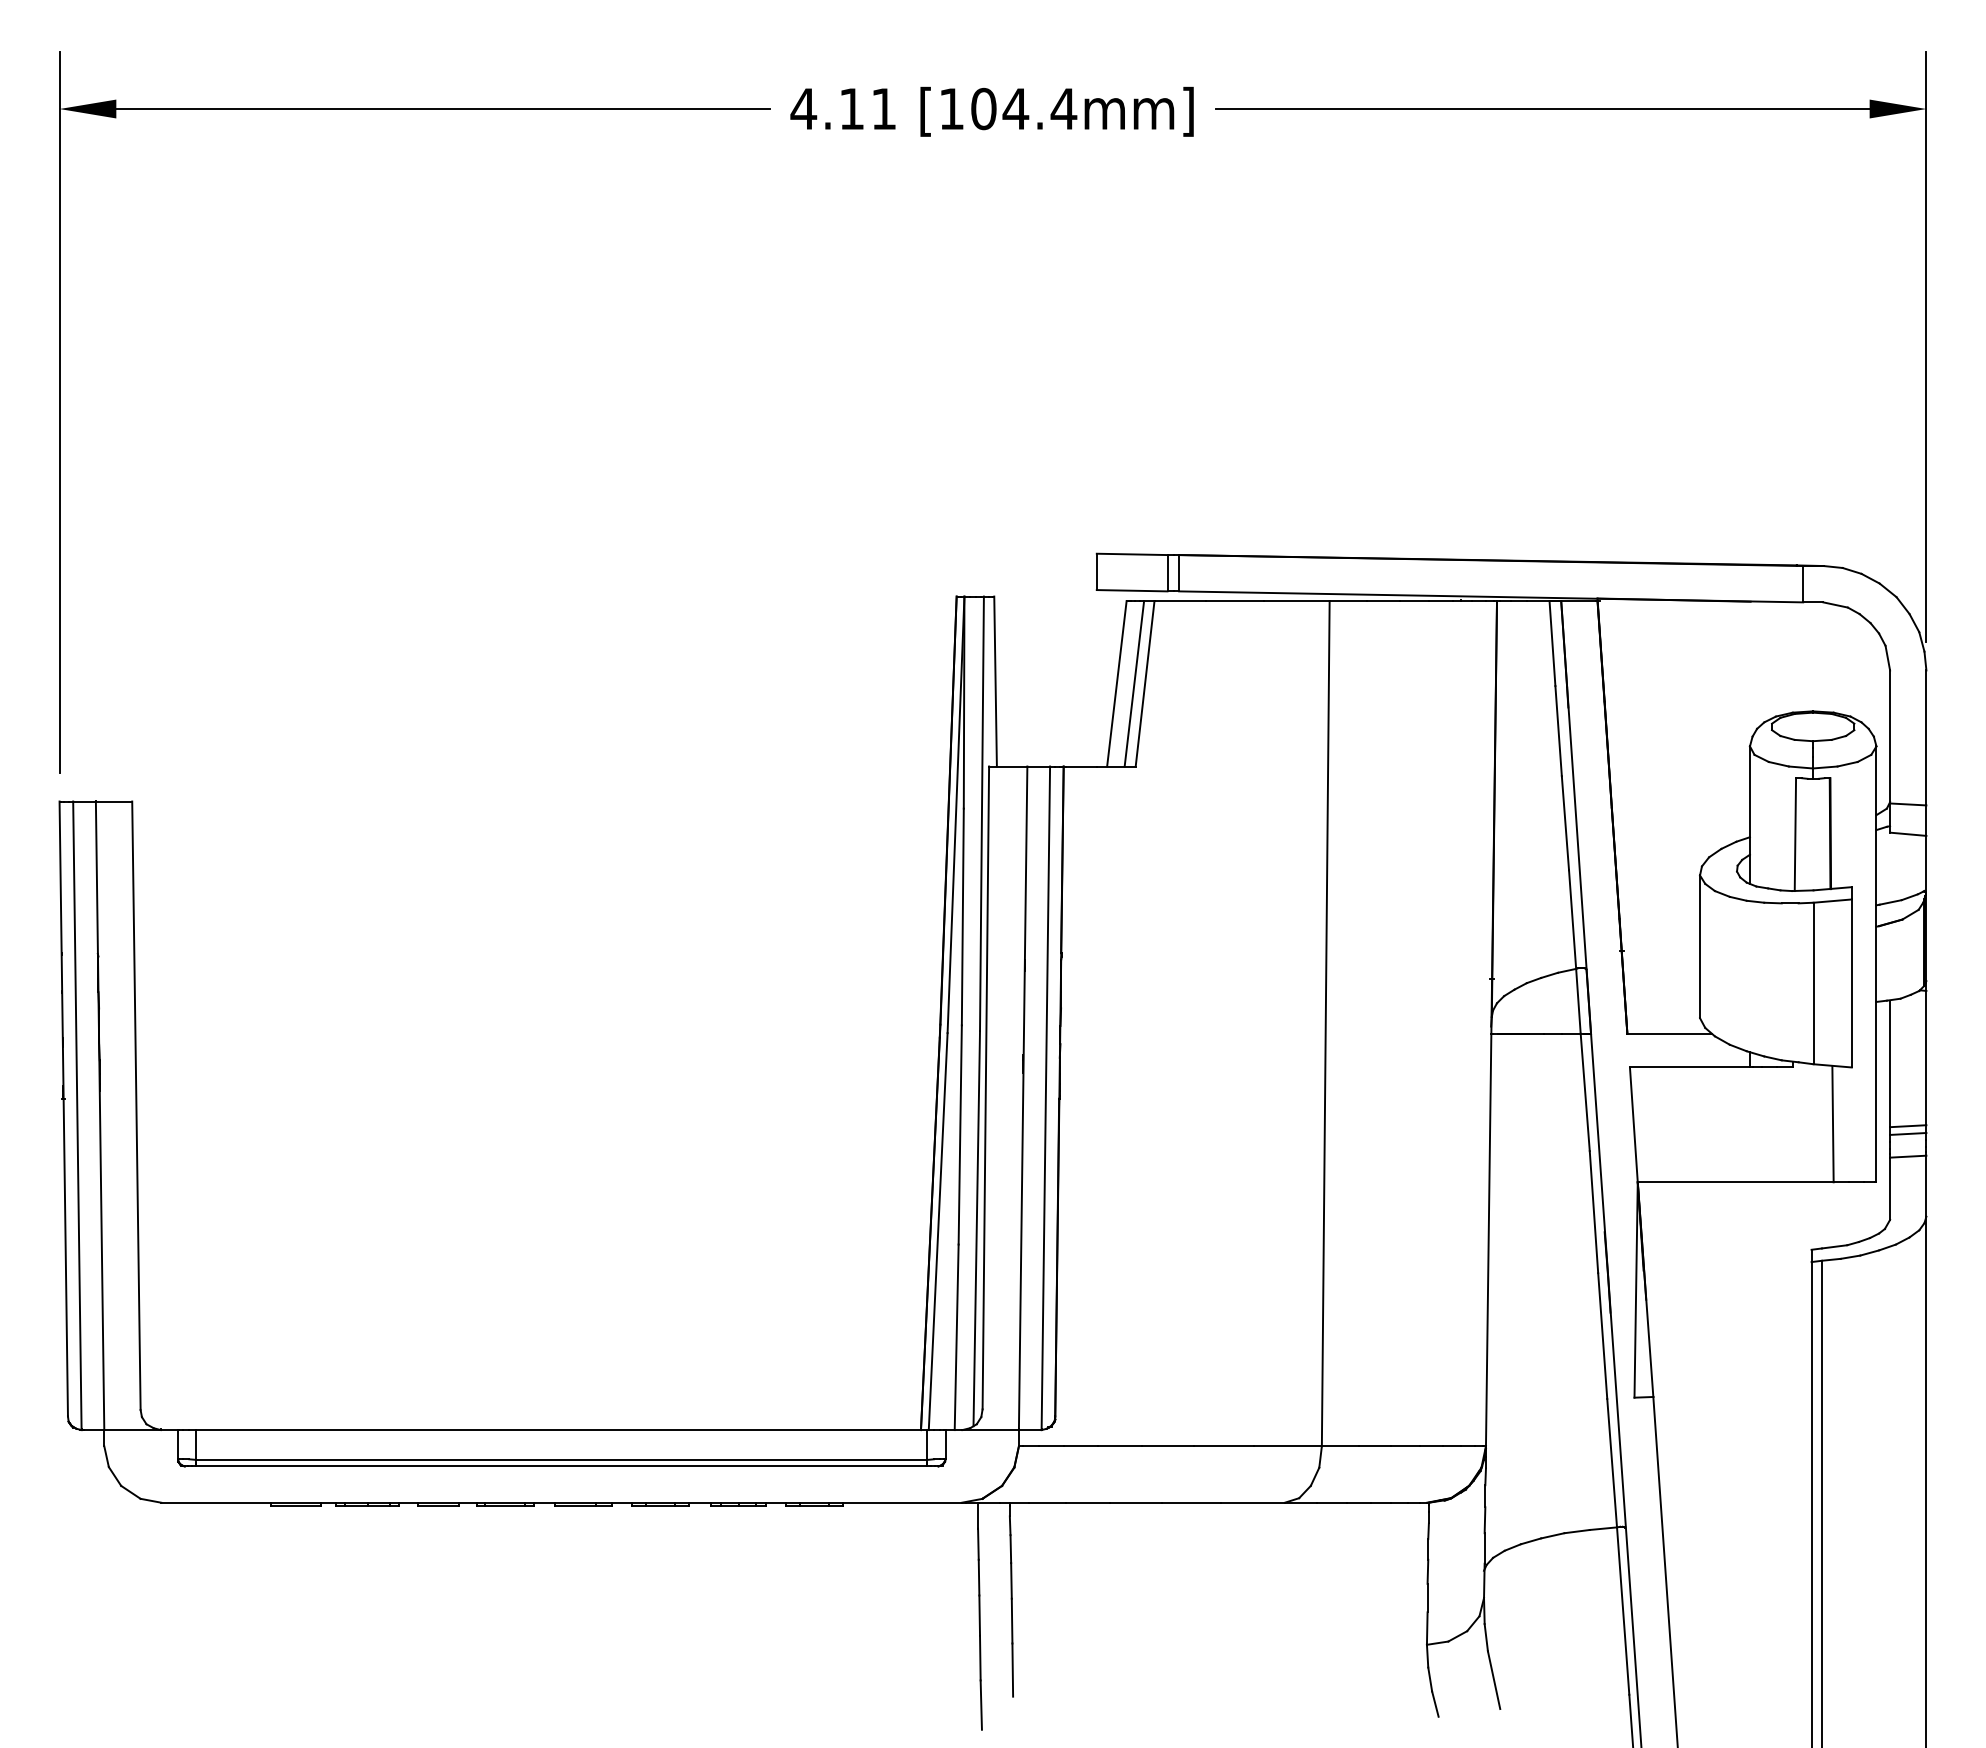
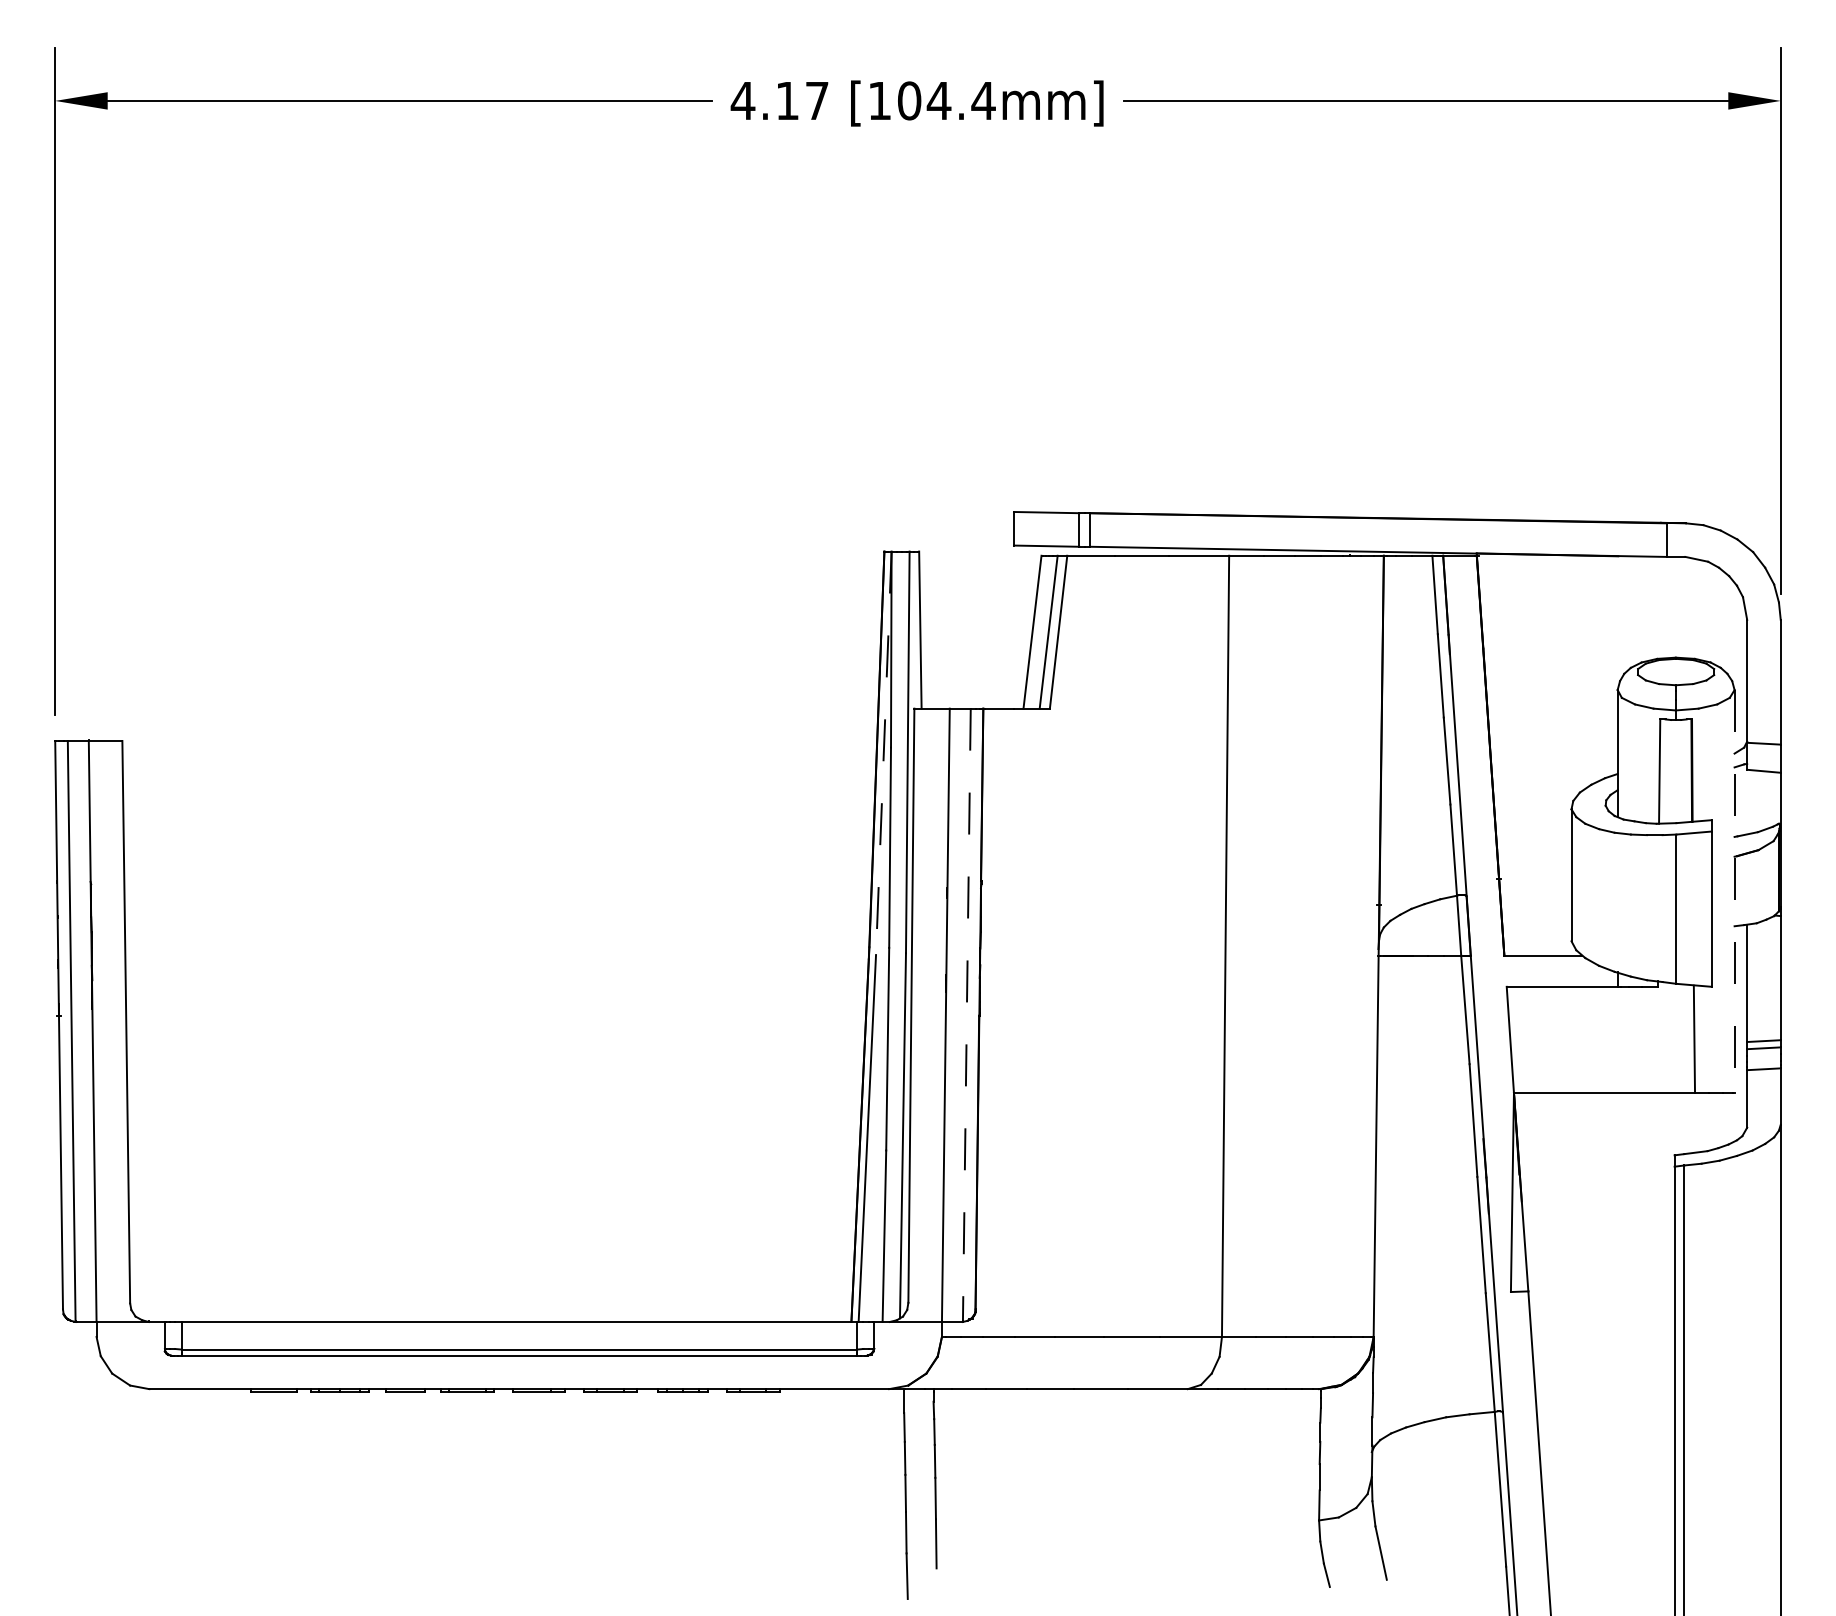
text: (883, 108) -> (816, 100), 4.11 -> 4.17
line: (955, 815) -> (883, 753), solid -> dashed
line: (1876, 964) -> (1734, 891), solid -> dashed
line: (1045, 1098) -> (966, 1015), solid -> dashed

